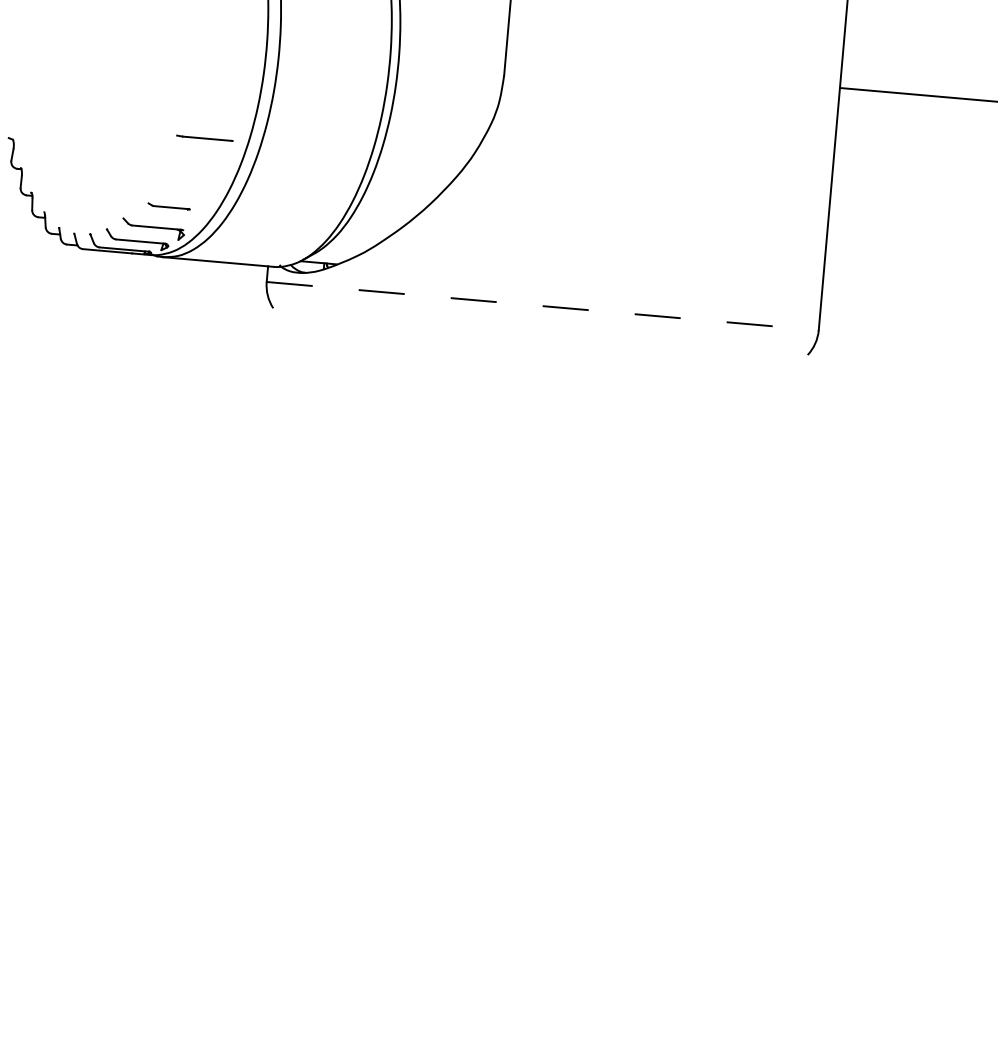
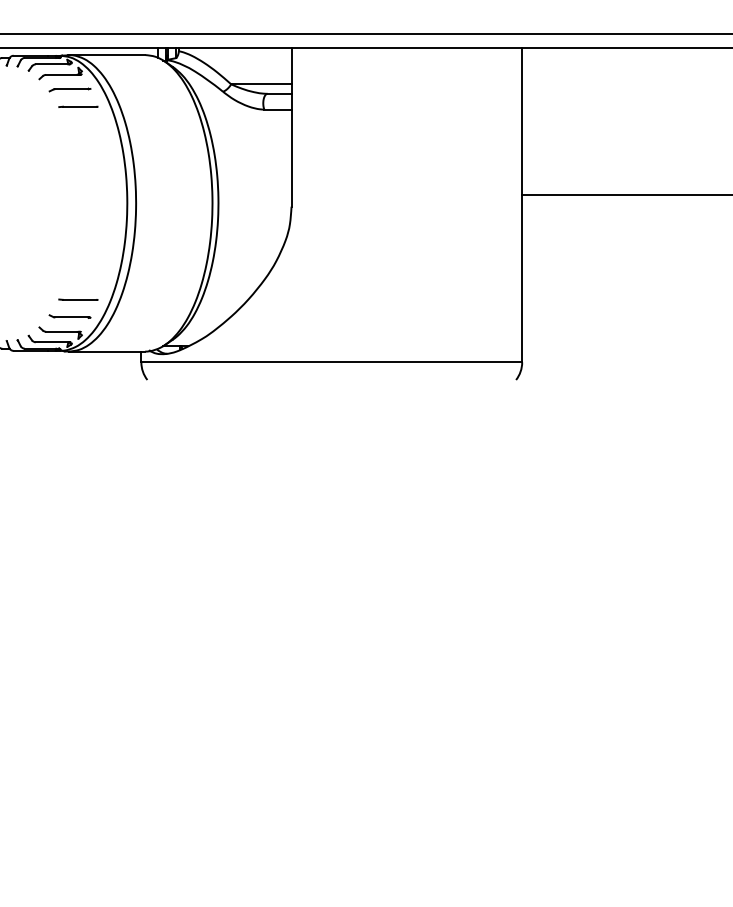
line: (205, 137) -> (78, 299), moved
part: (168, 206) -> (69, 316), size x1.43
line: (543, 306) -> (332, 362), dashed -> solid

